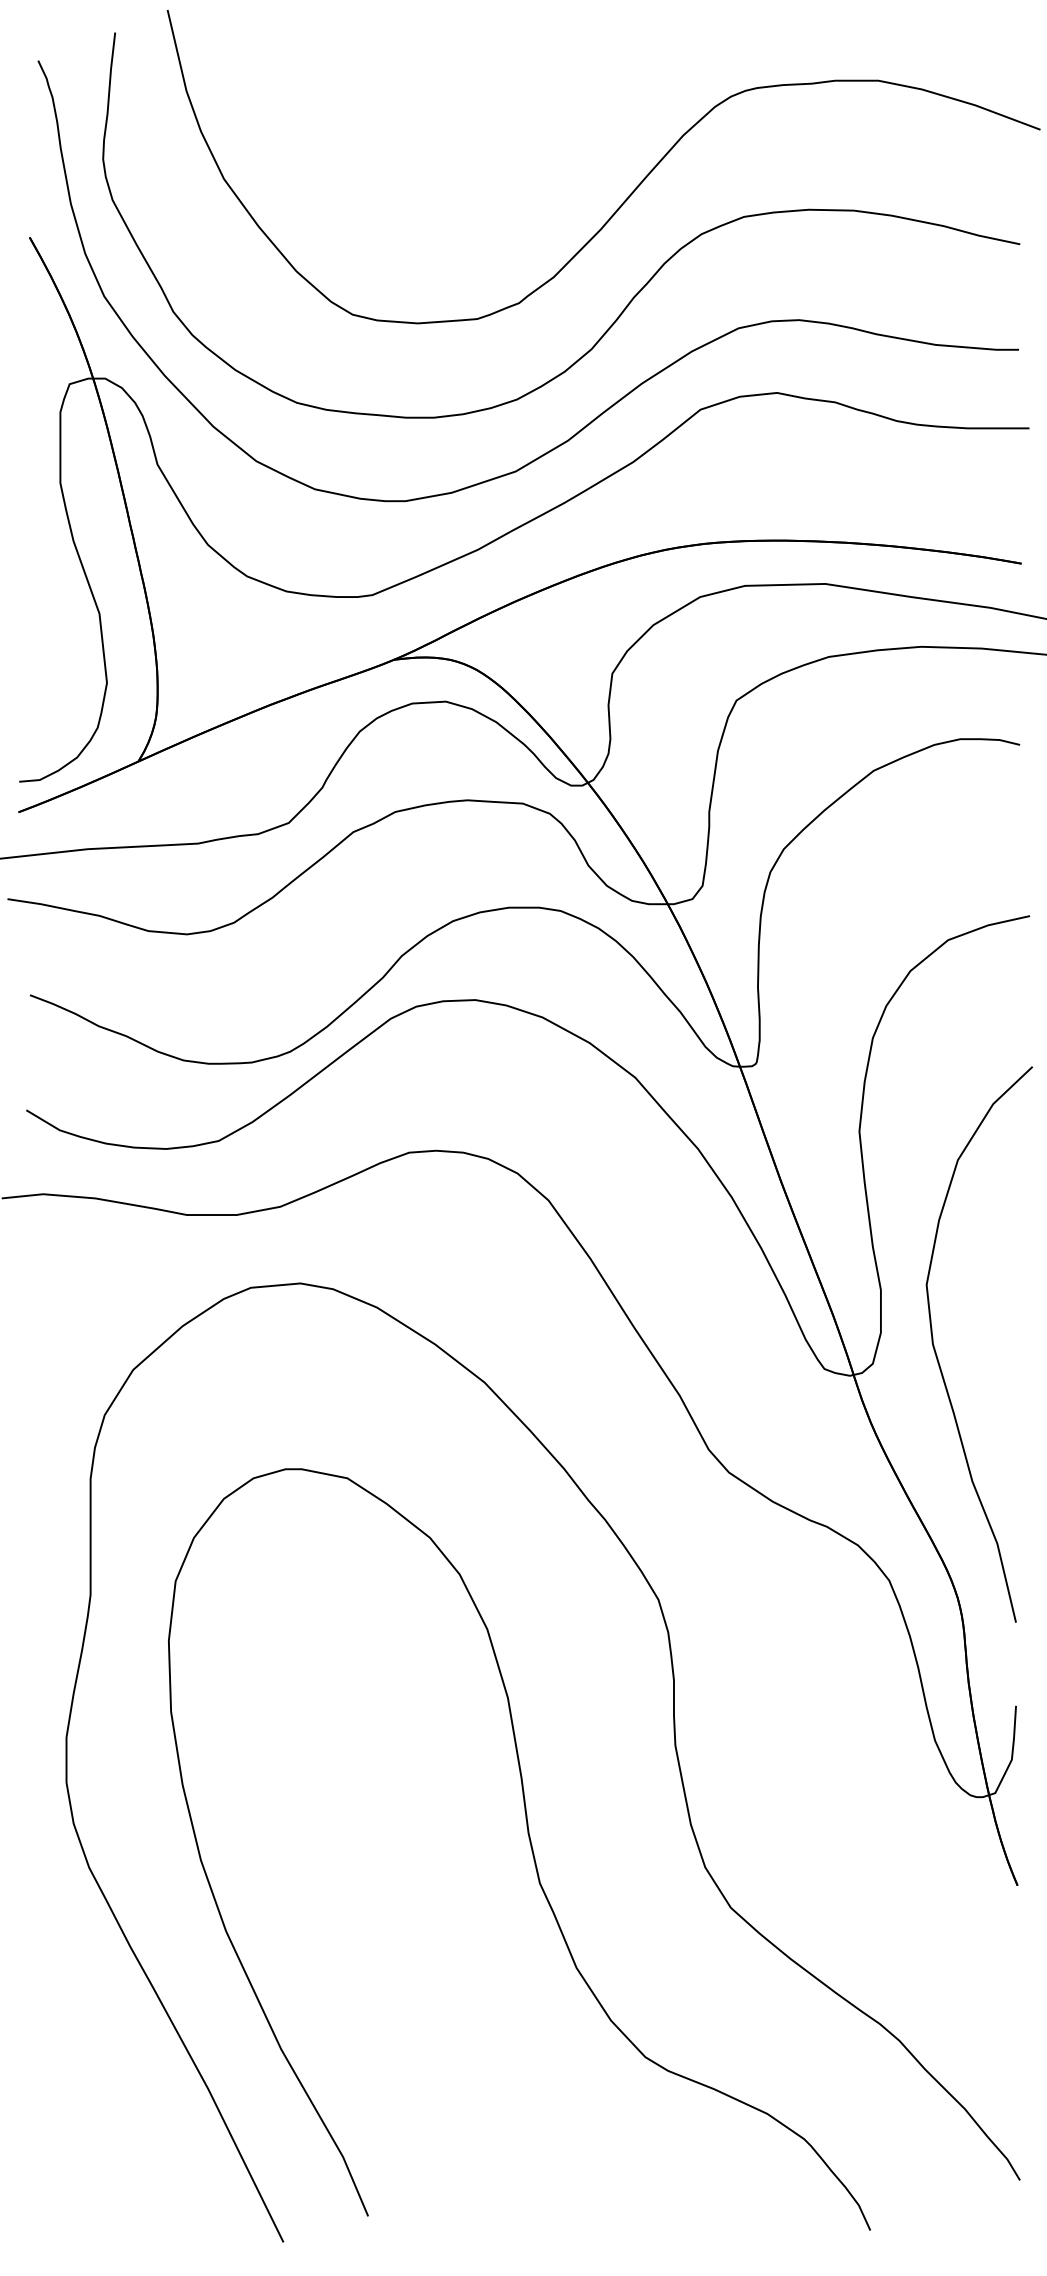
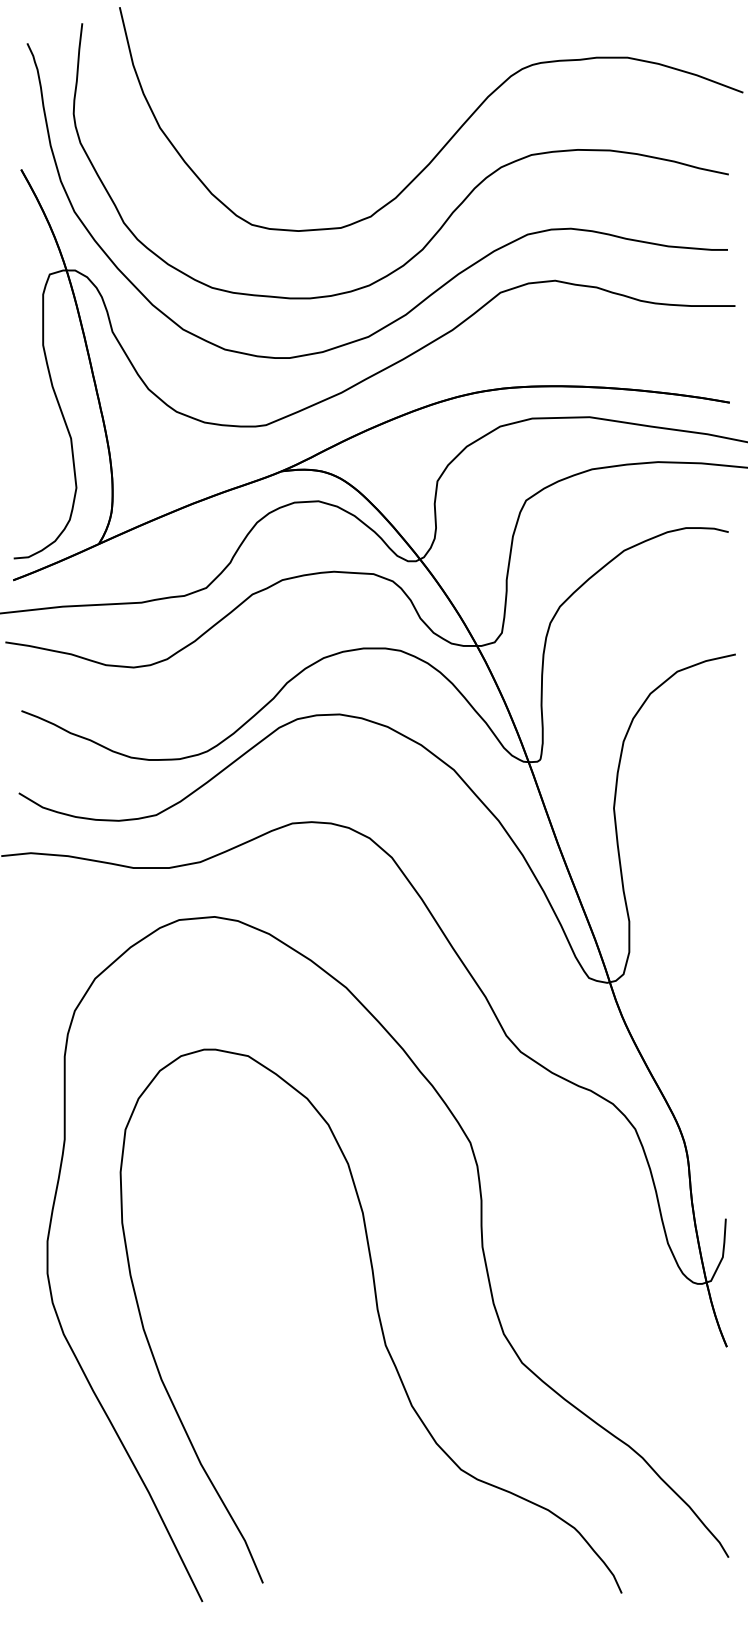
curve: (938, 1357) -> (670, 969), removed

